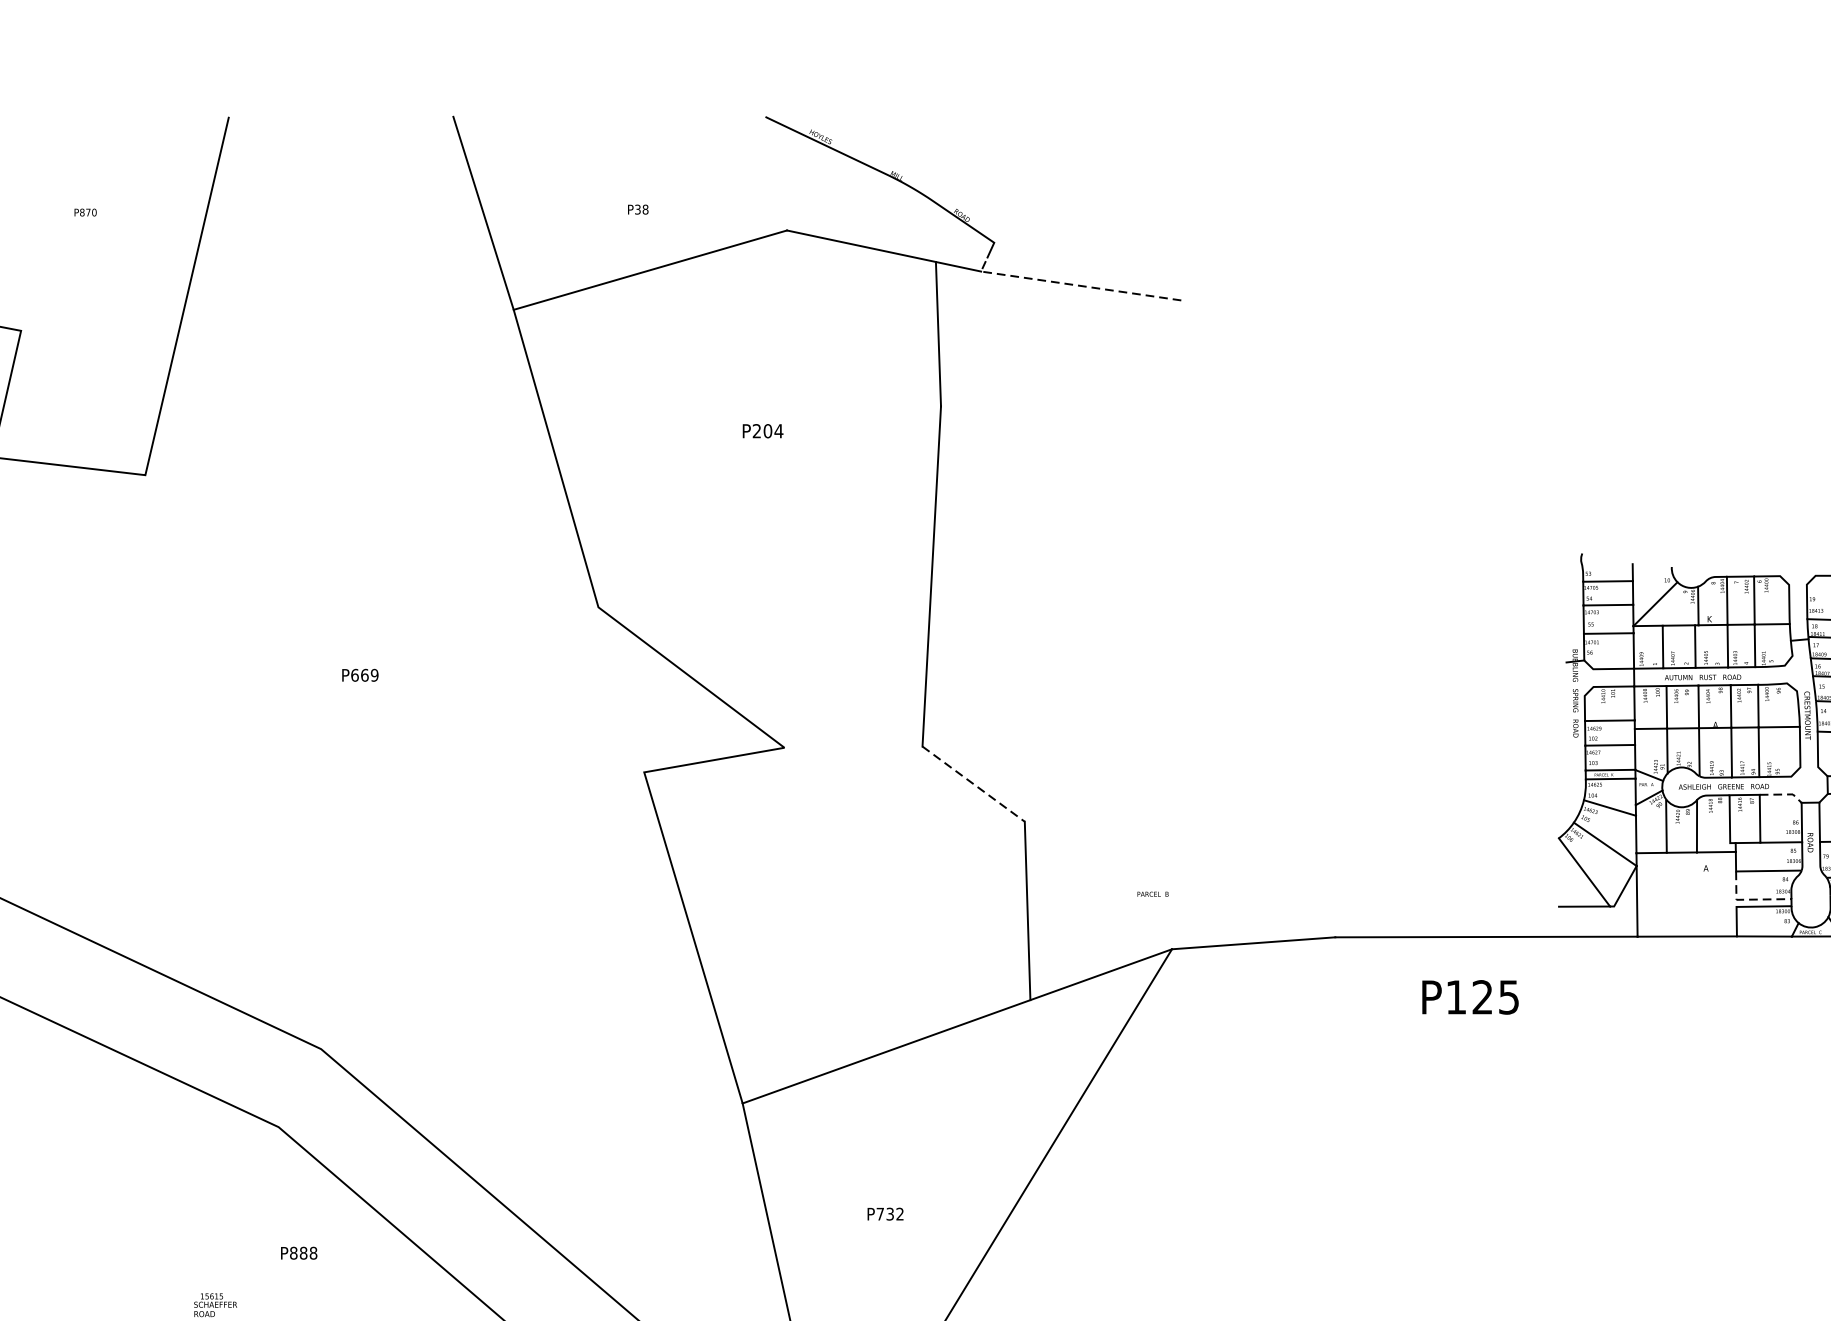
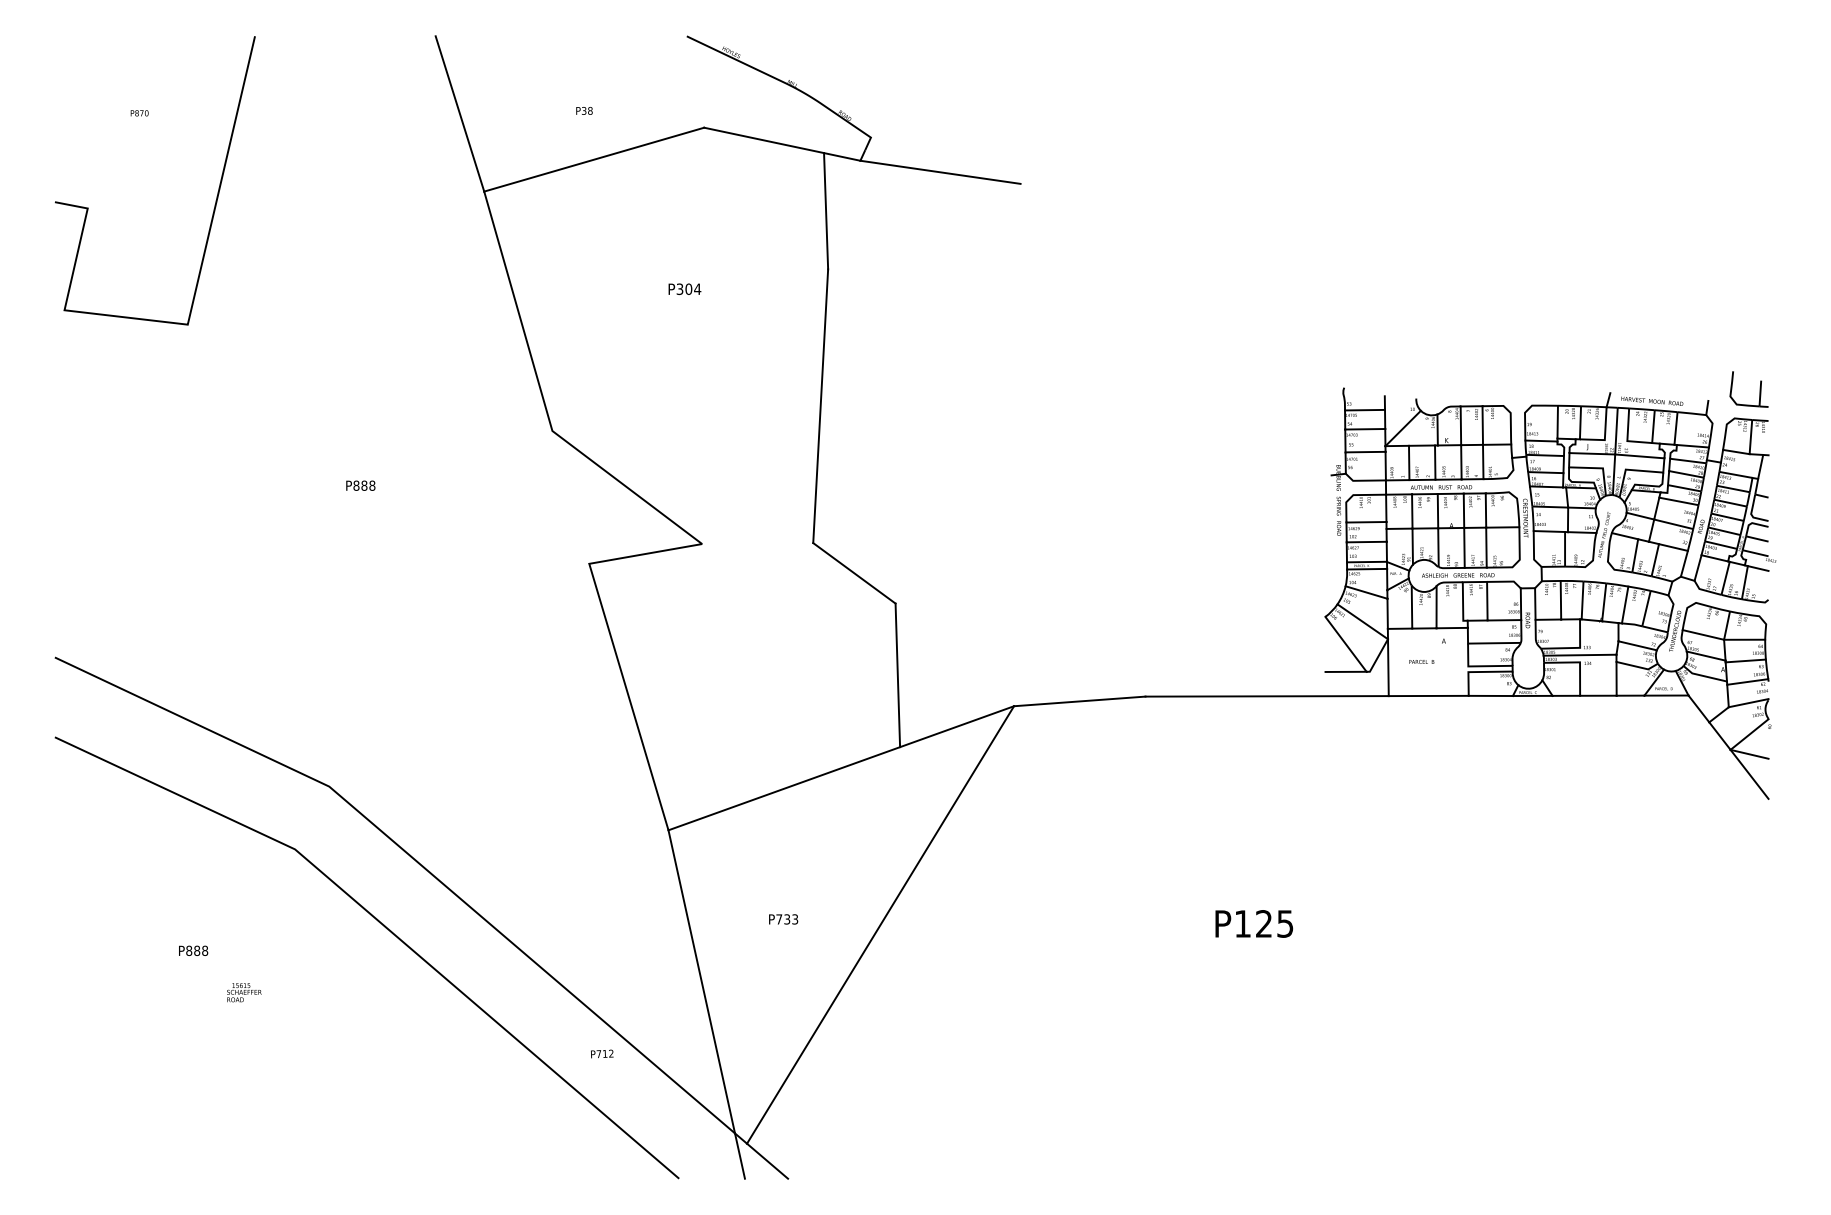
line: (1073, 284) -> (934, 171), dashed -> solid
text: (756, 431) -> (679, 289), P204 -> P304
text: (364, 675) -> (364, 485), P669 -> P888
line: (973, 784) -> (854, 573), dashed -> solid
line: (1782, 794) -> (1505, 581), dashed -> solid
text: (1152, 893) -> (1421, 661), moved
line: (1750, 899) -> (1479, 666), dashed -> solid
text: (1470, 996) -> (1254, 923), moved
text: (900, 1214) -> (795, 919), P732 -> P733
text: (299, 1252) -> (193, 950), moved

